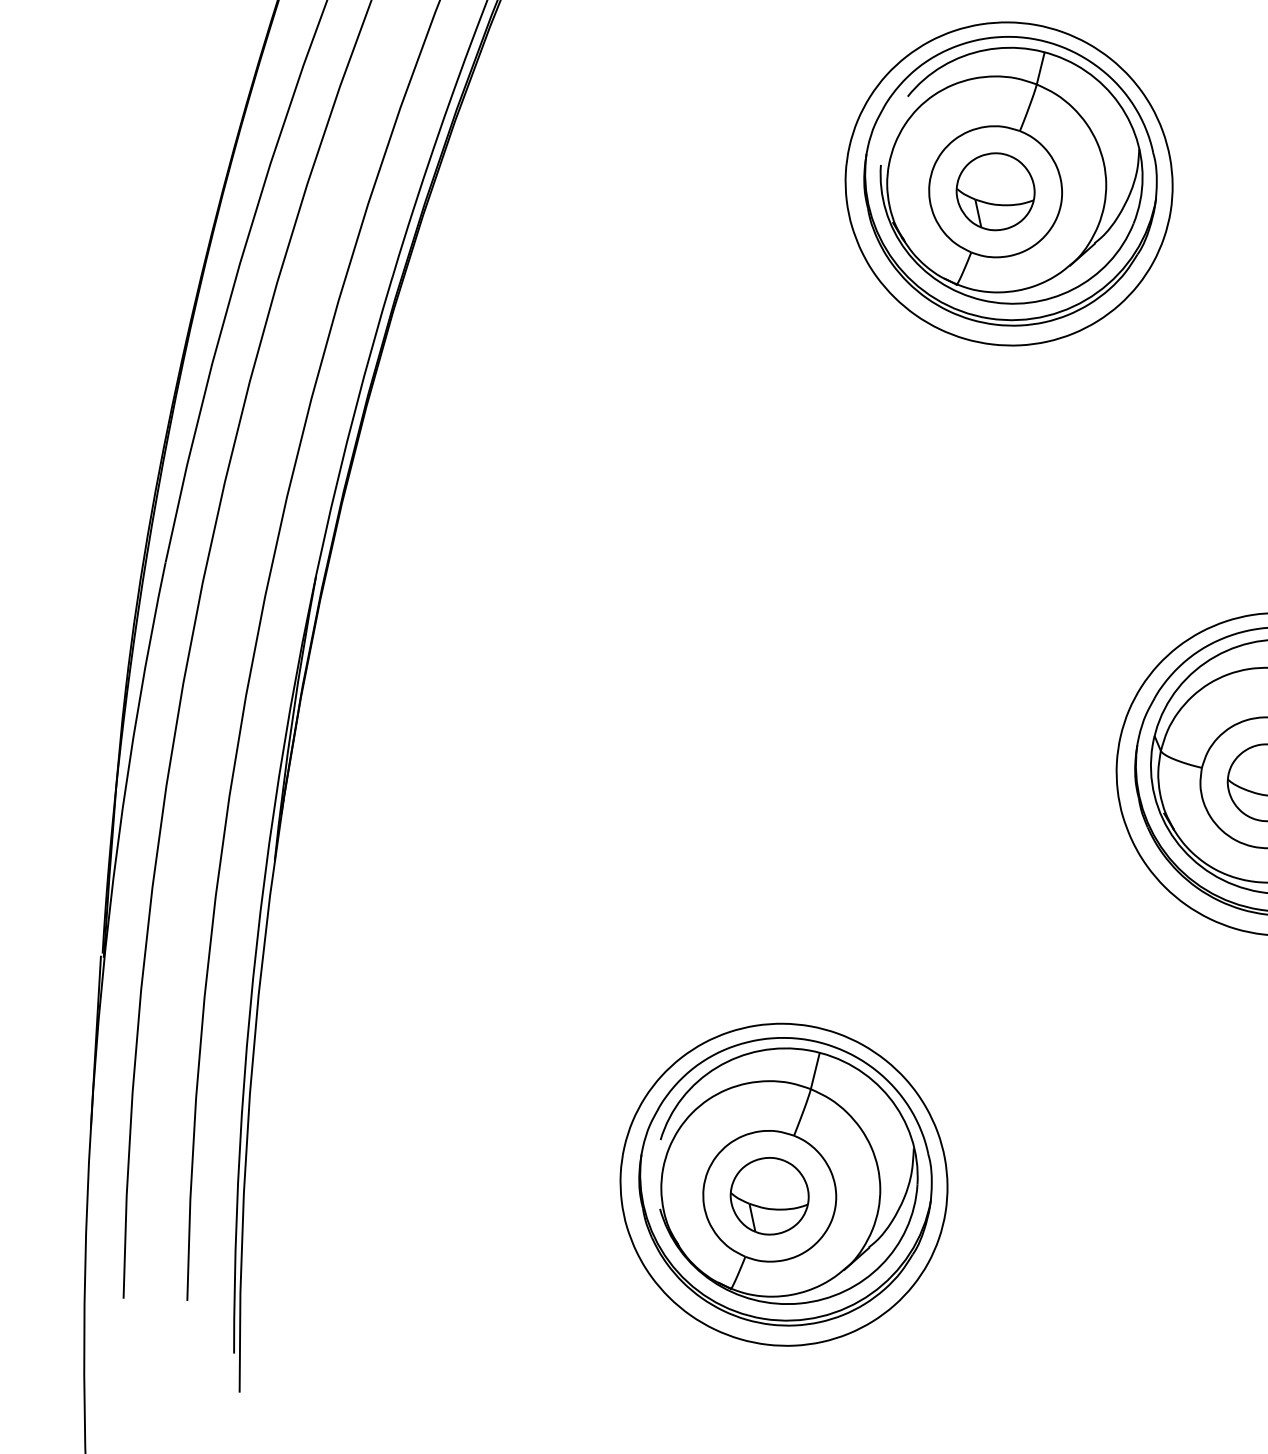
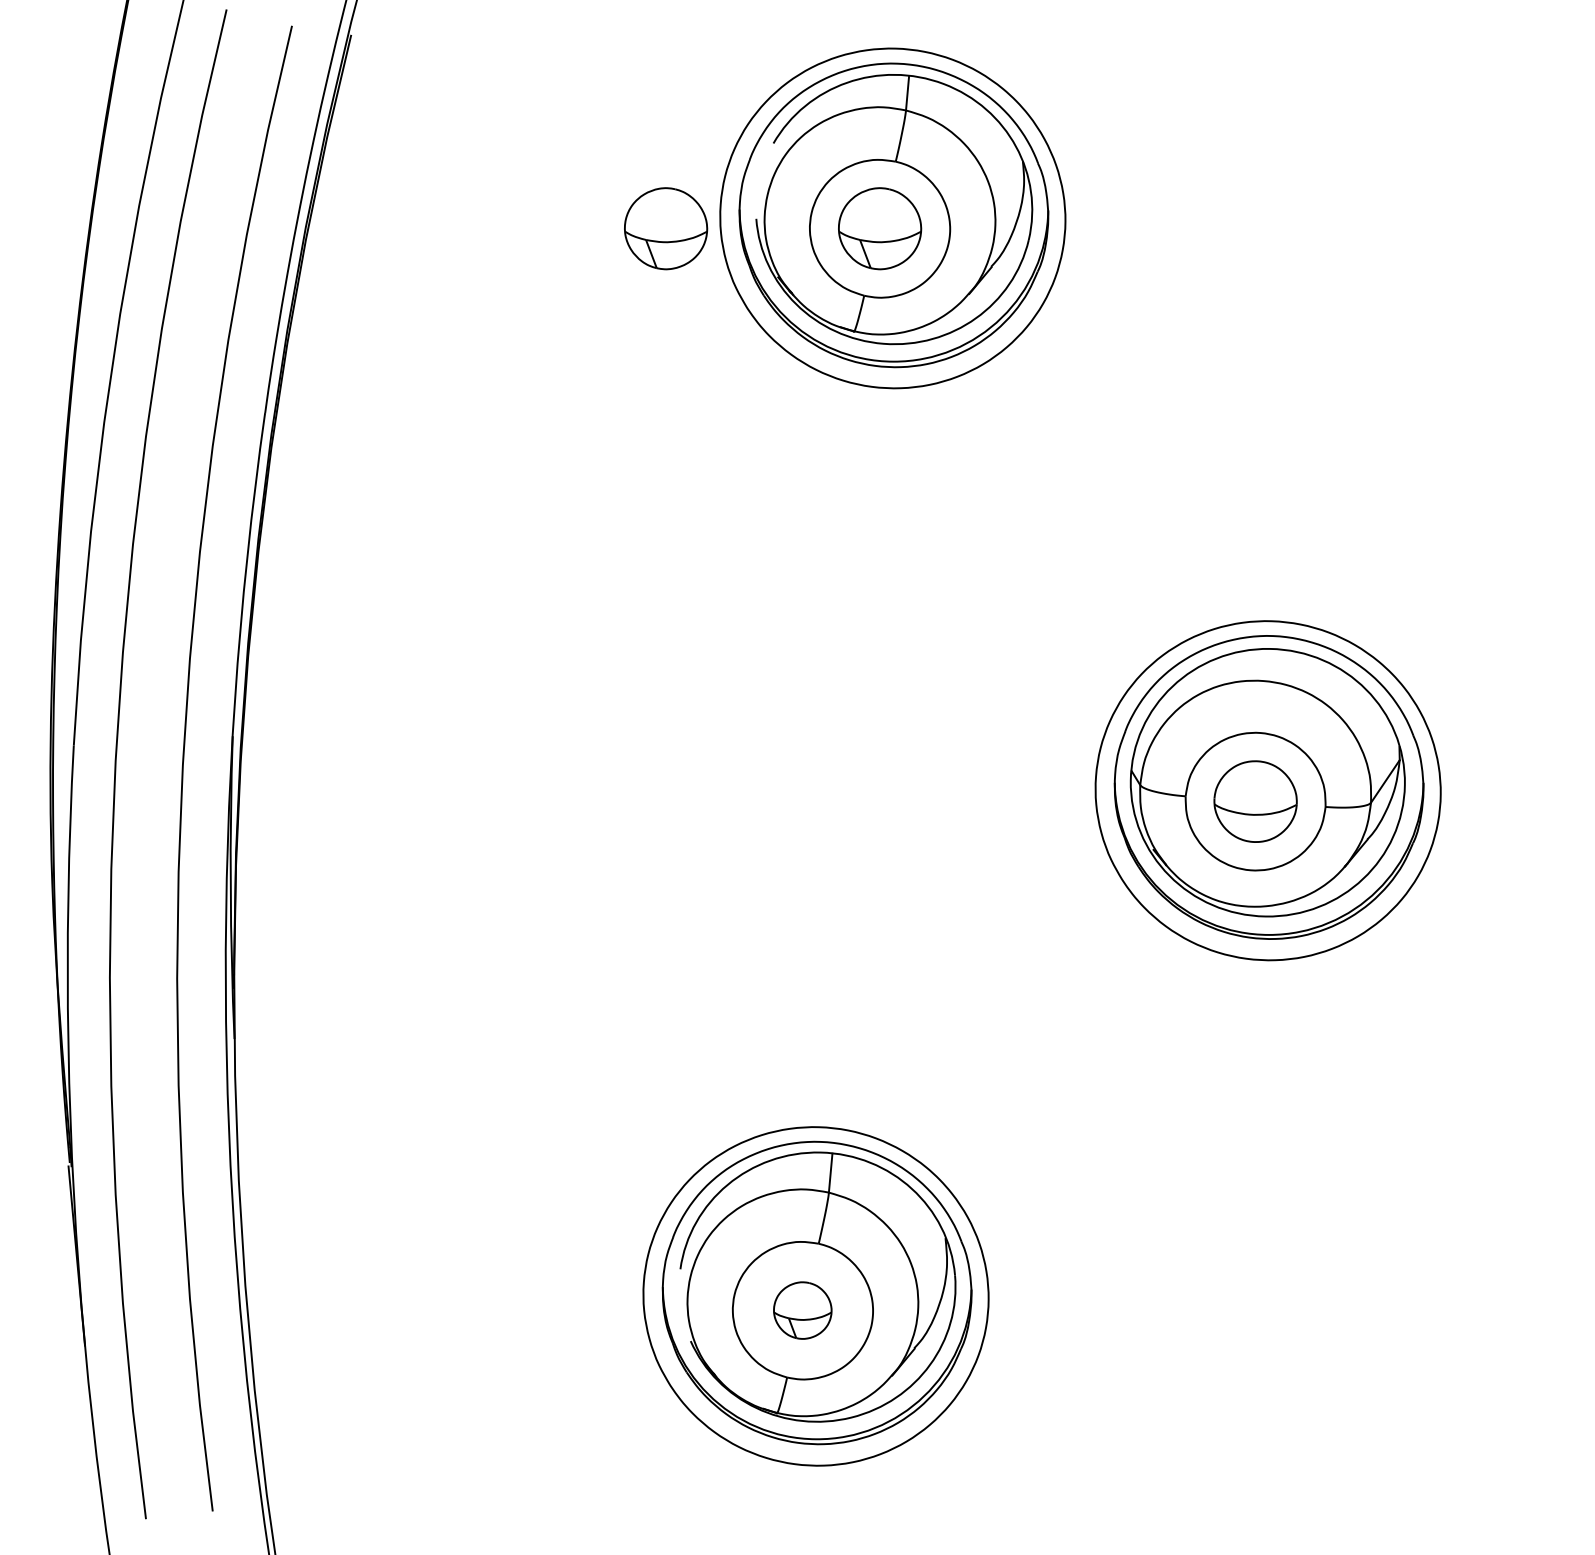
part: (795, 161) -> (666, 228), added
part: (769, 1196) -> (802, 1310), size x0.7

